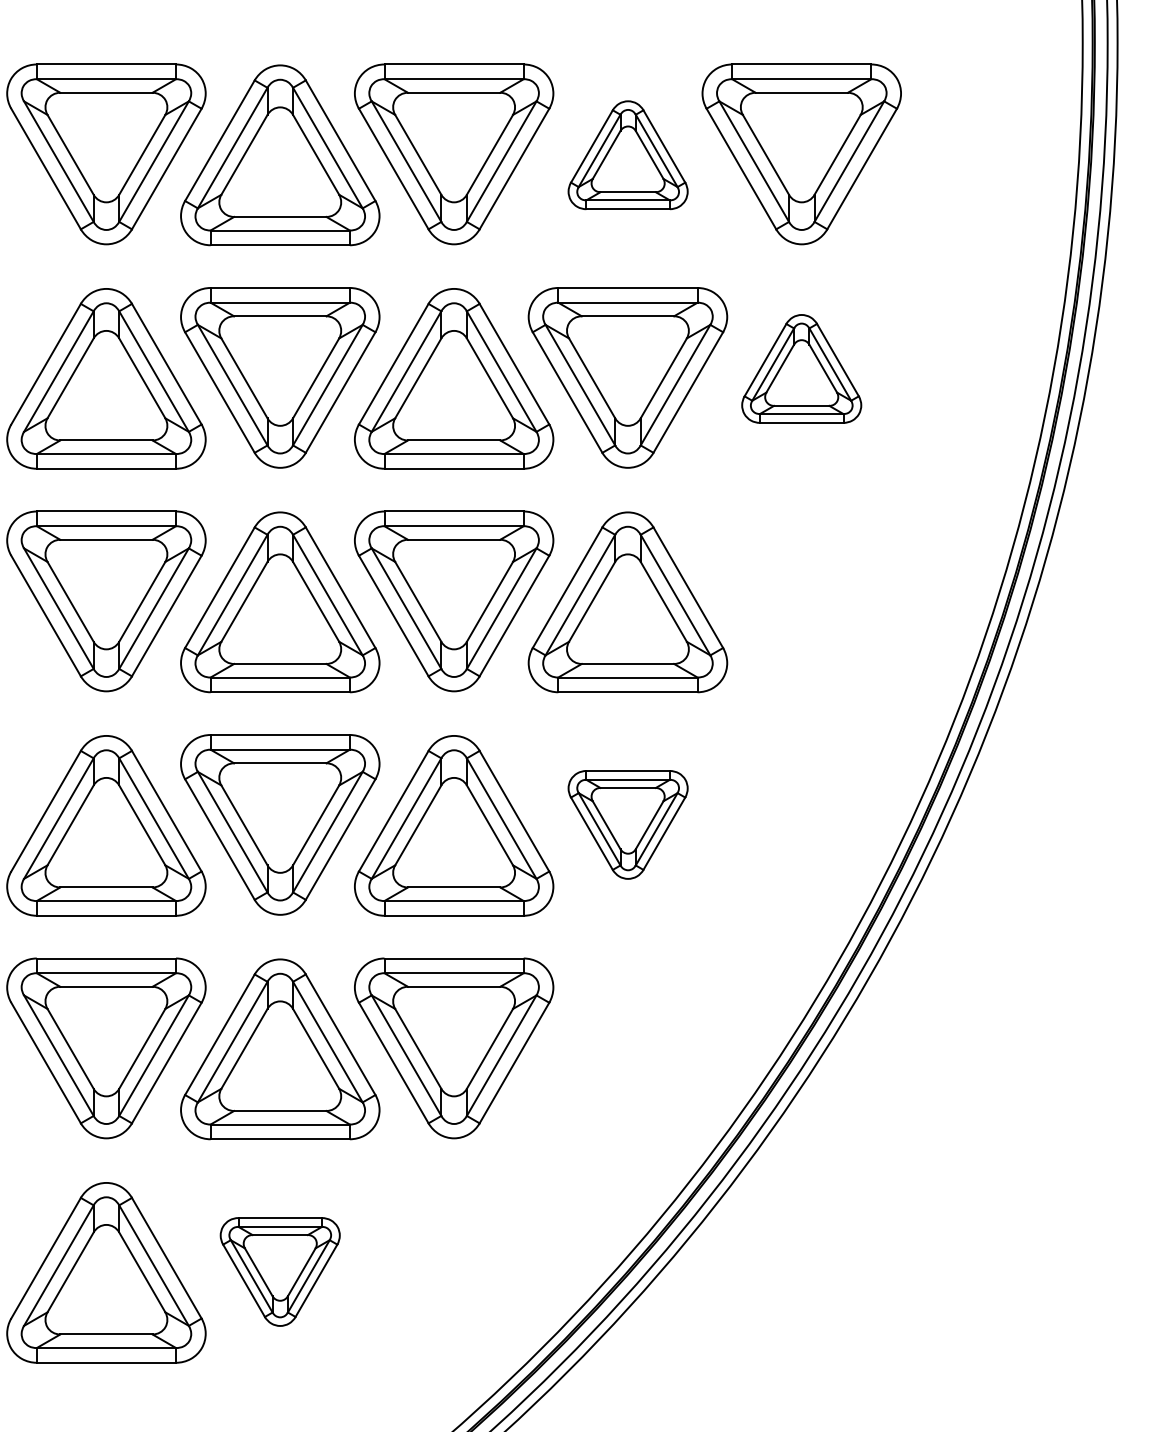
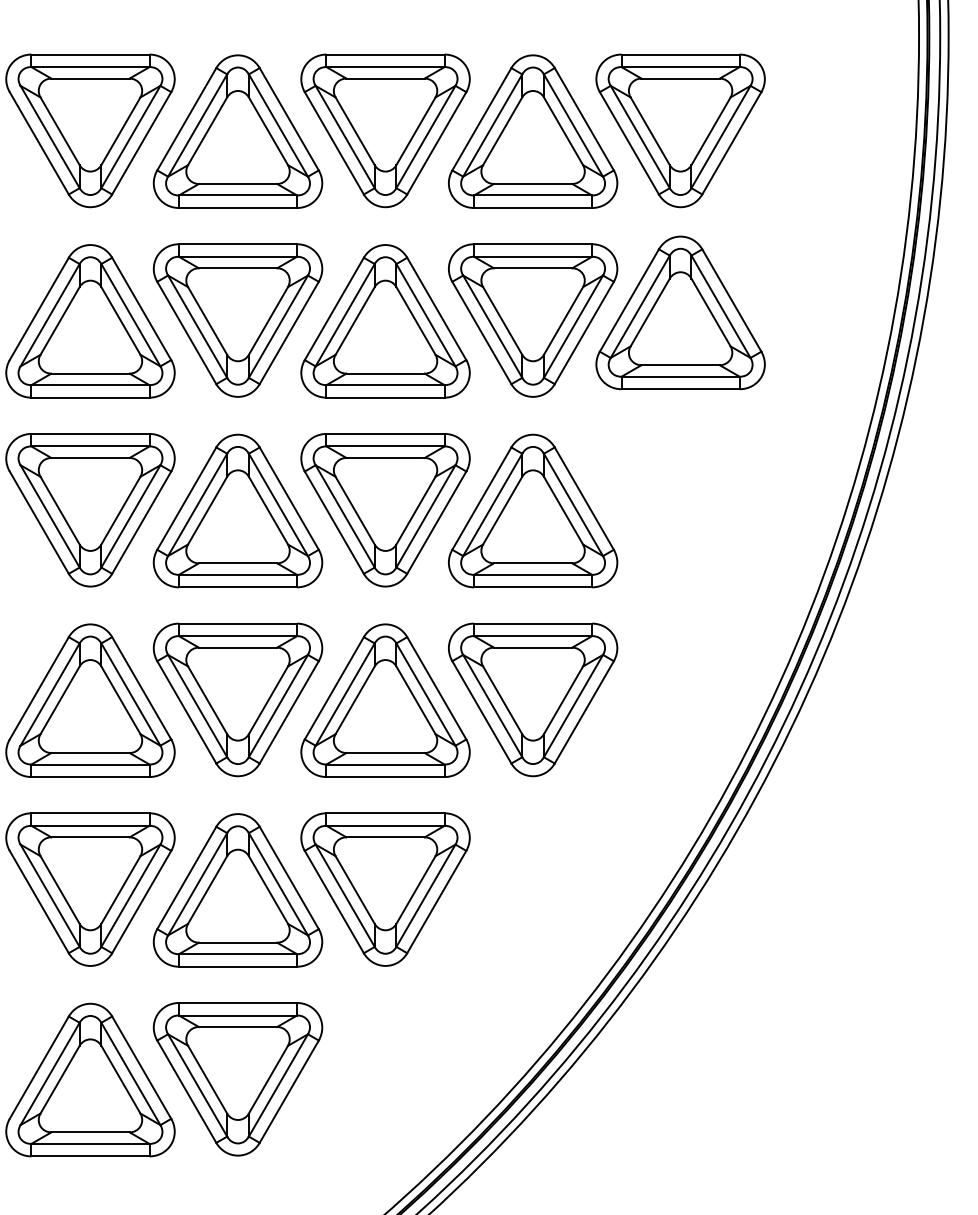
part: (628, 155) -> (533, 131), size x1.67
part: (801, 368) -> (680, 312), size x1.67
part: (628, 824) -> (533, 699), size x1.67
part: (279, 1272) -> (237, 1079), size x1.67

